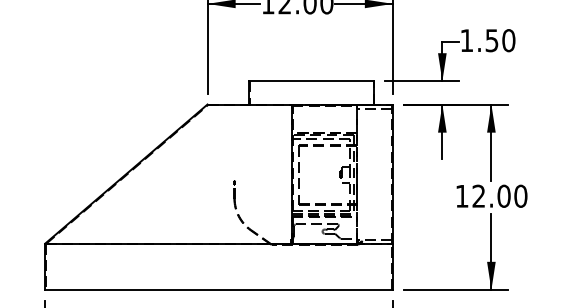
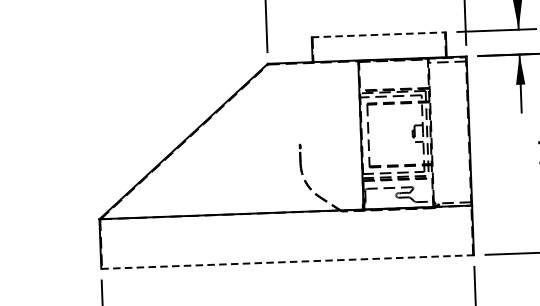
line: (311, 81) -> (378, 35), solid -> dashed
line: (219, 289) -> (288, 261), solid -> dashed

